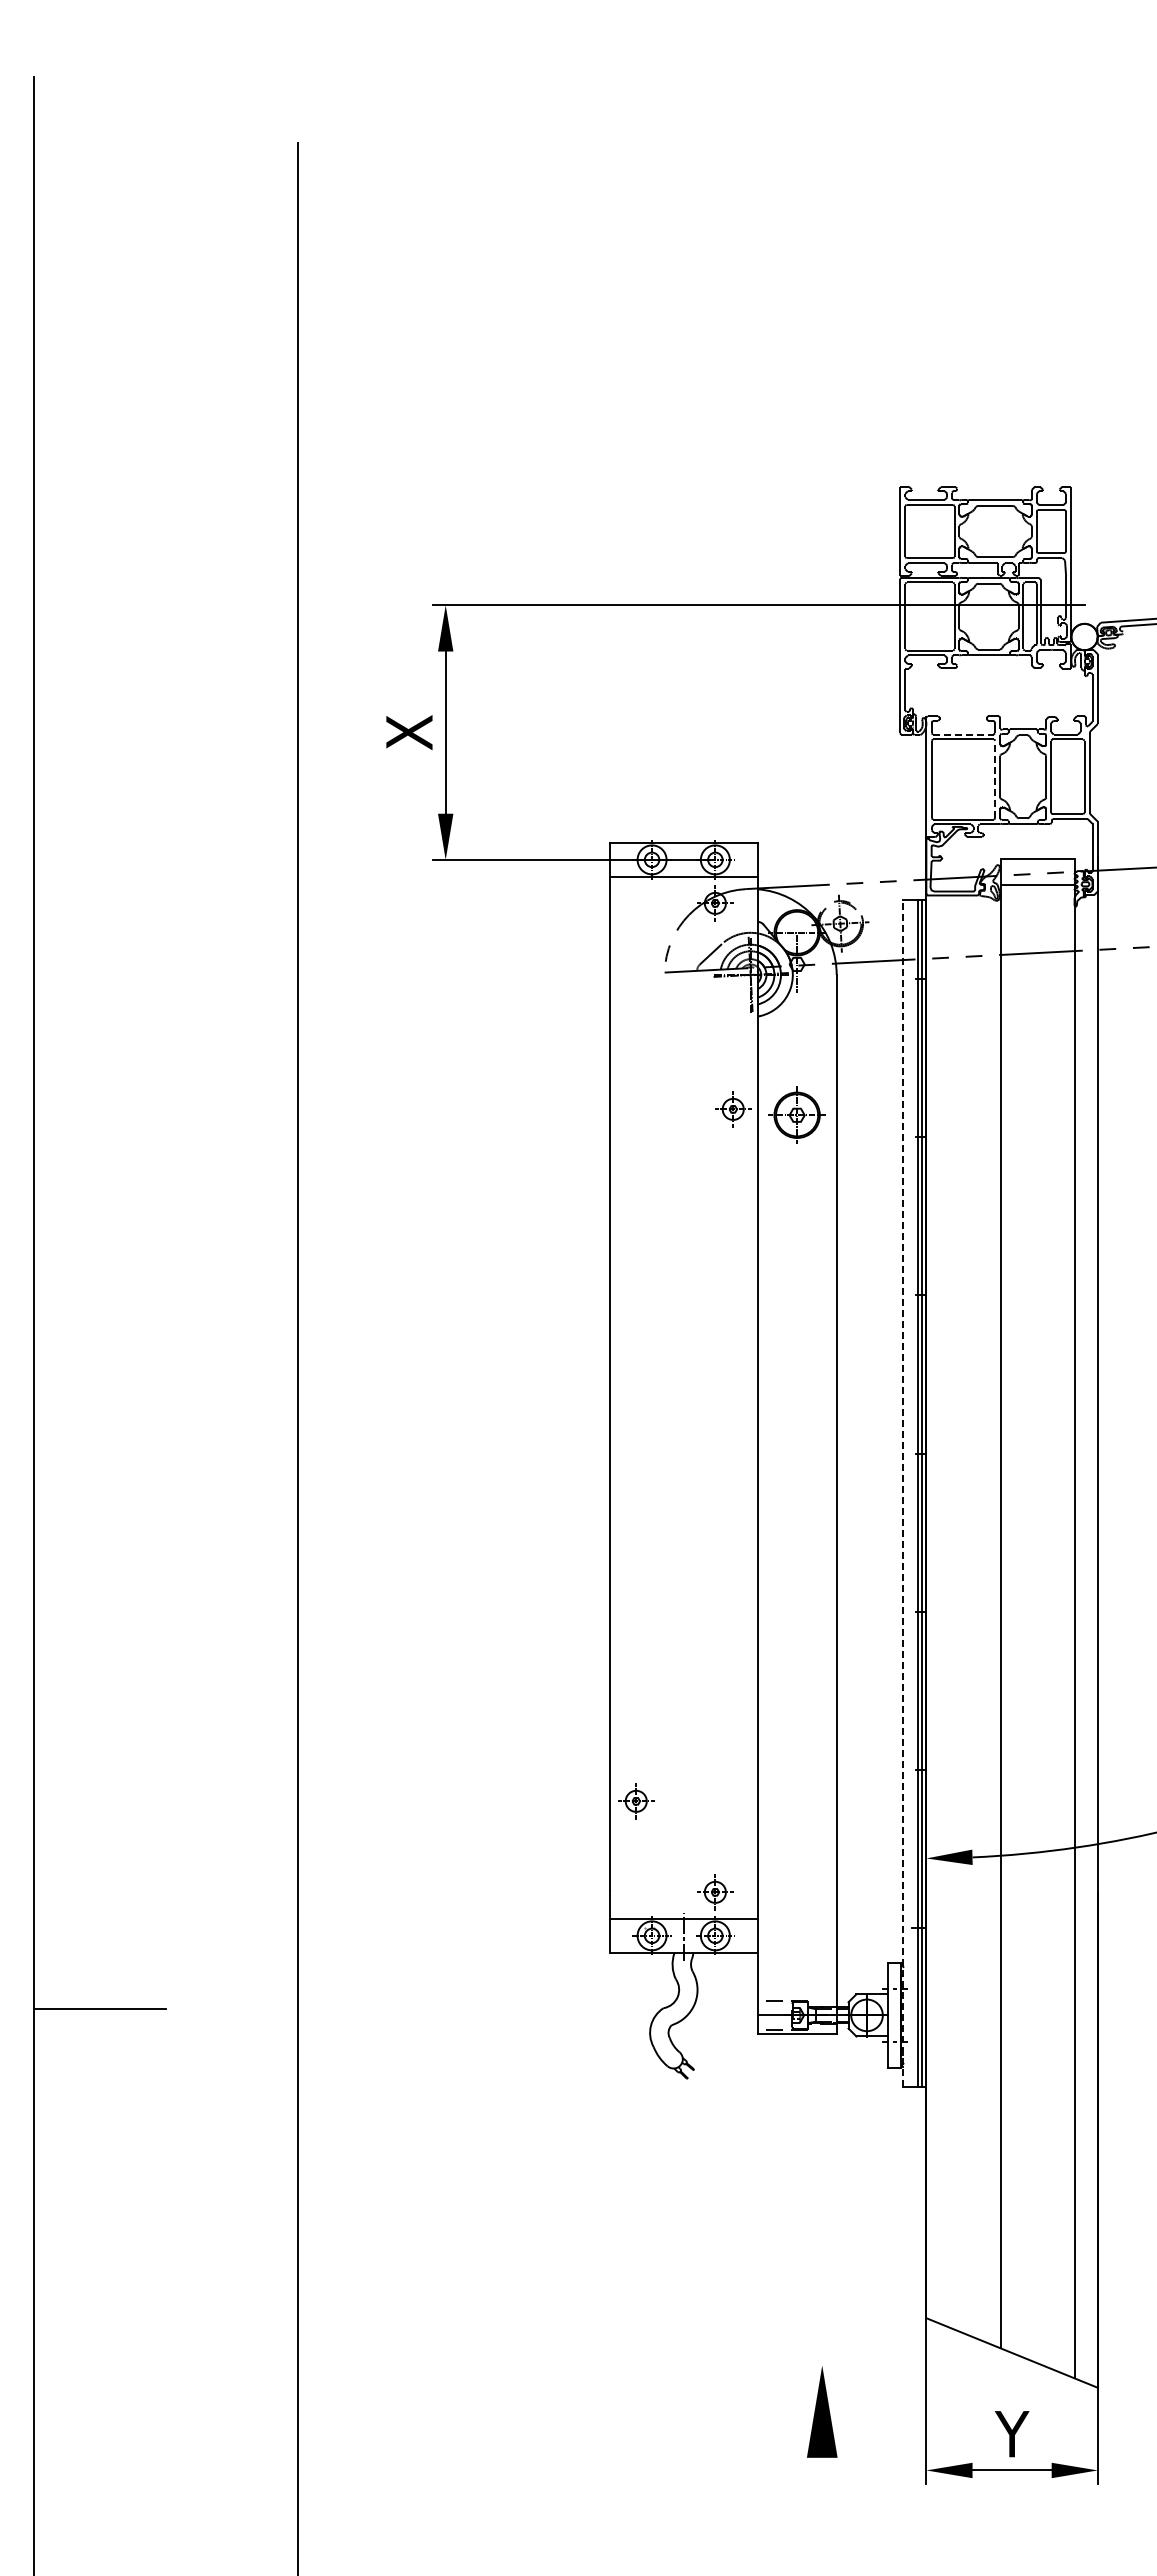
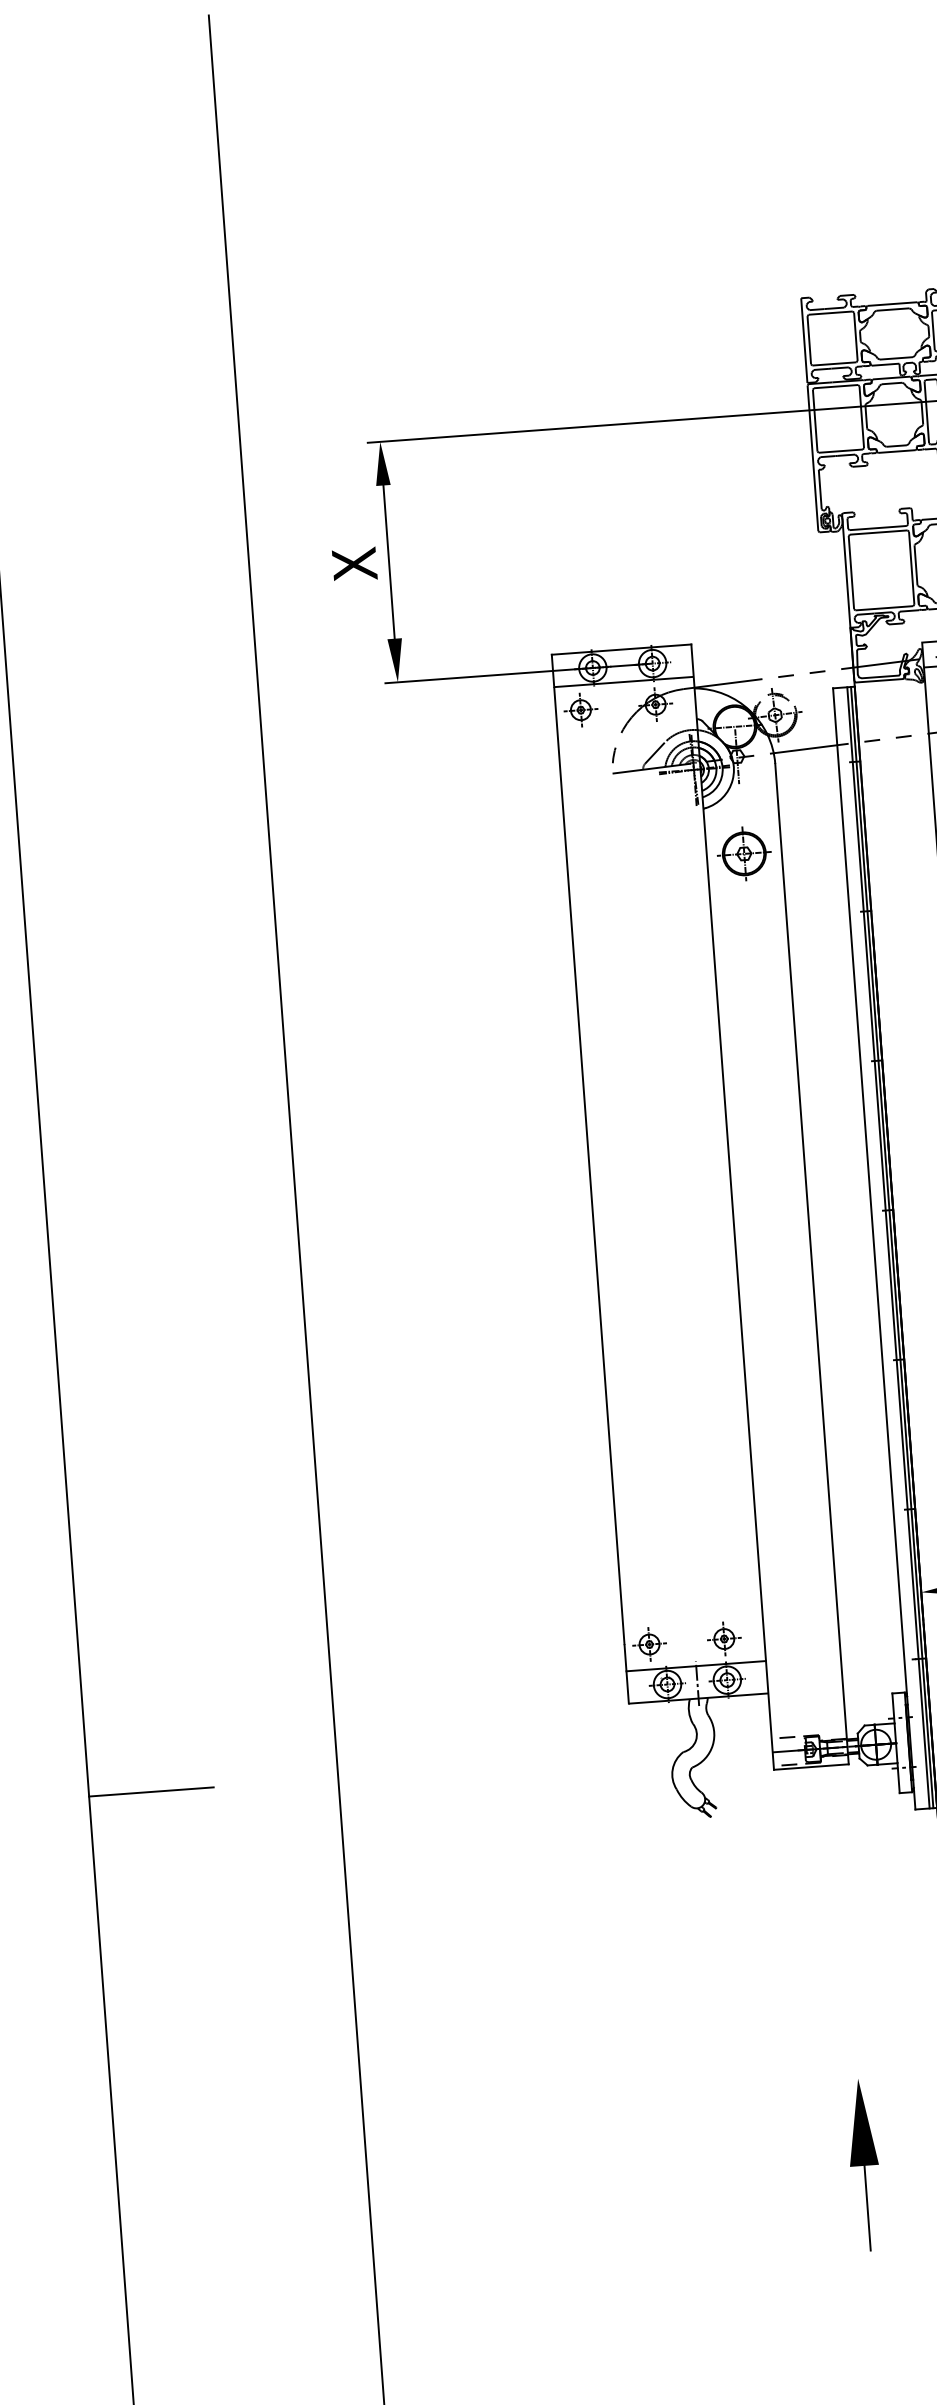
line: (963, 734) -> (878, 527), dashed -> solid
line: (995, 779) -> (911, 568), dashed -> solid
part: (733, 1109) -> (581, 710), moved
part: (796, 1114) -> (743, 853), moved
line: (903, 1492) -> (874, 1248), dashed -> solid
part: (636, 1801) -> (649, 1644), moved
line: (822, 2502) -> (867, 2208), added

